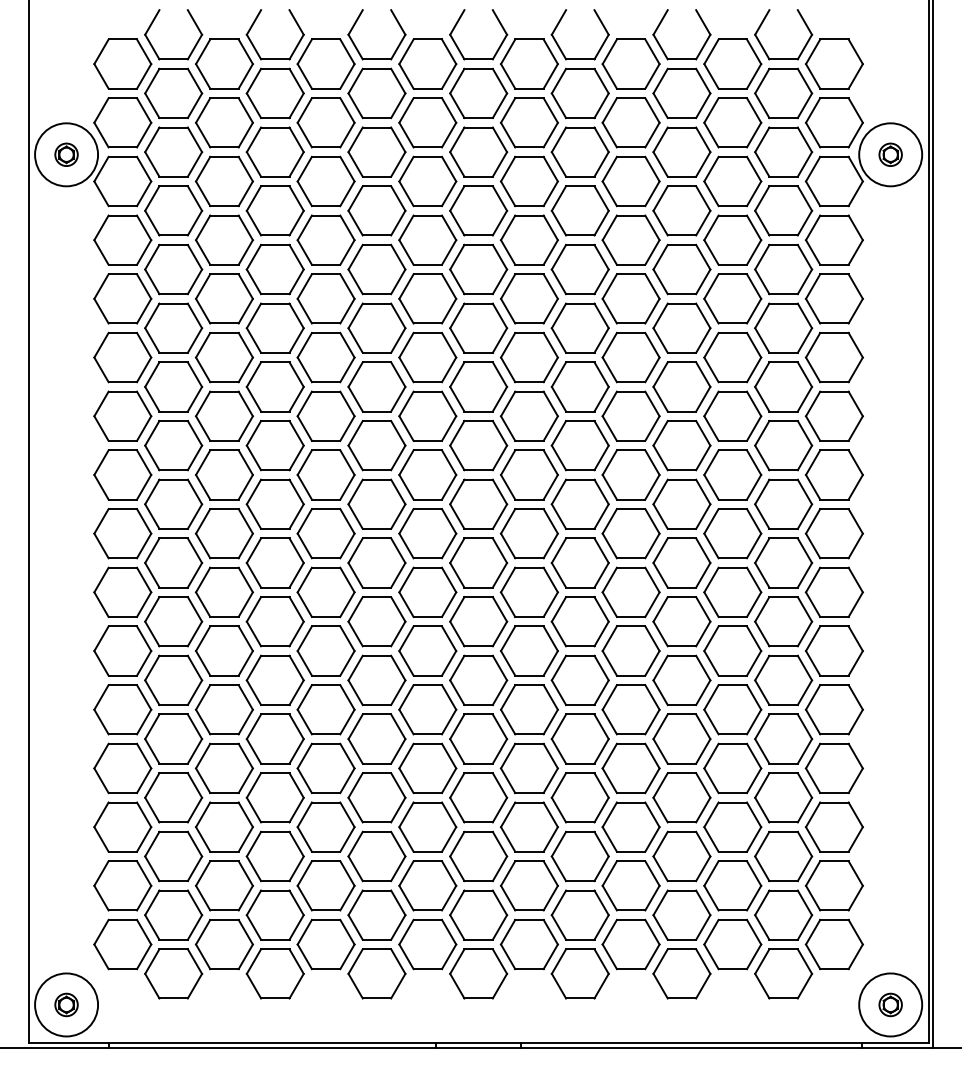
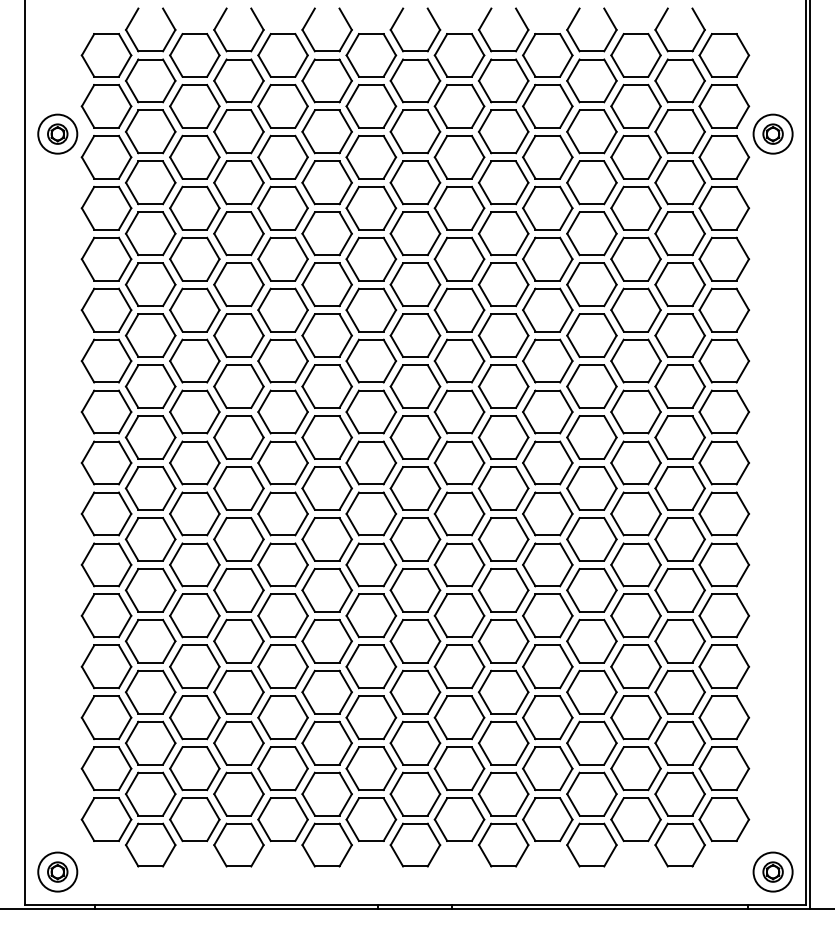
circle: (66, 154) -> (57, 133), size x0.71
circle: (890, 154) -> (772, 133), size x0.71
circle: (66, 1004) -> (57, 871), size x0.71
circle: (890, 1004) -> (772, 871), size x0.71

